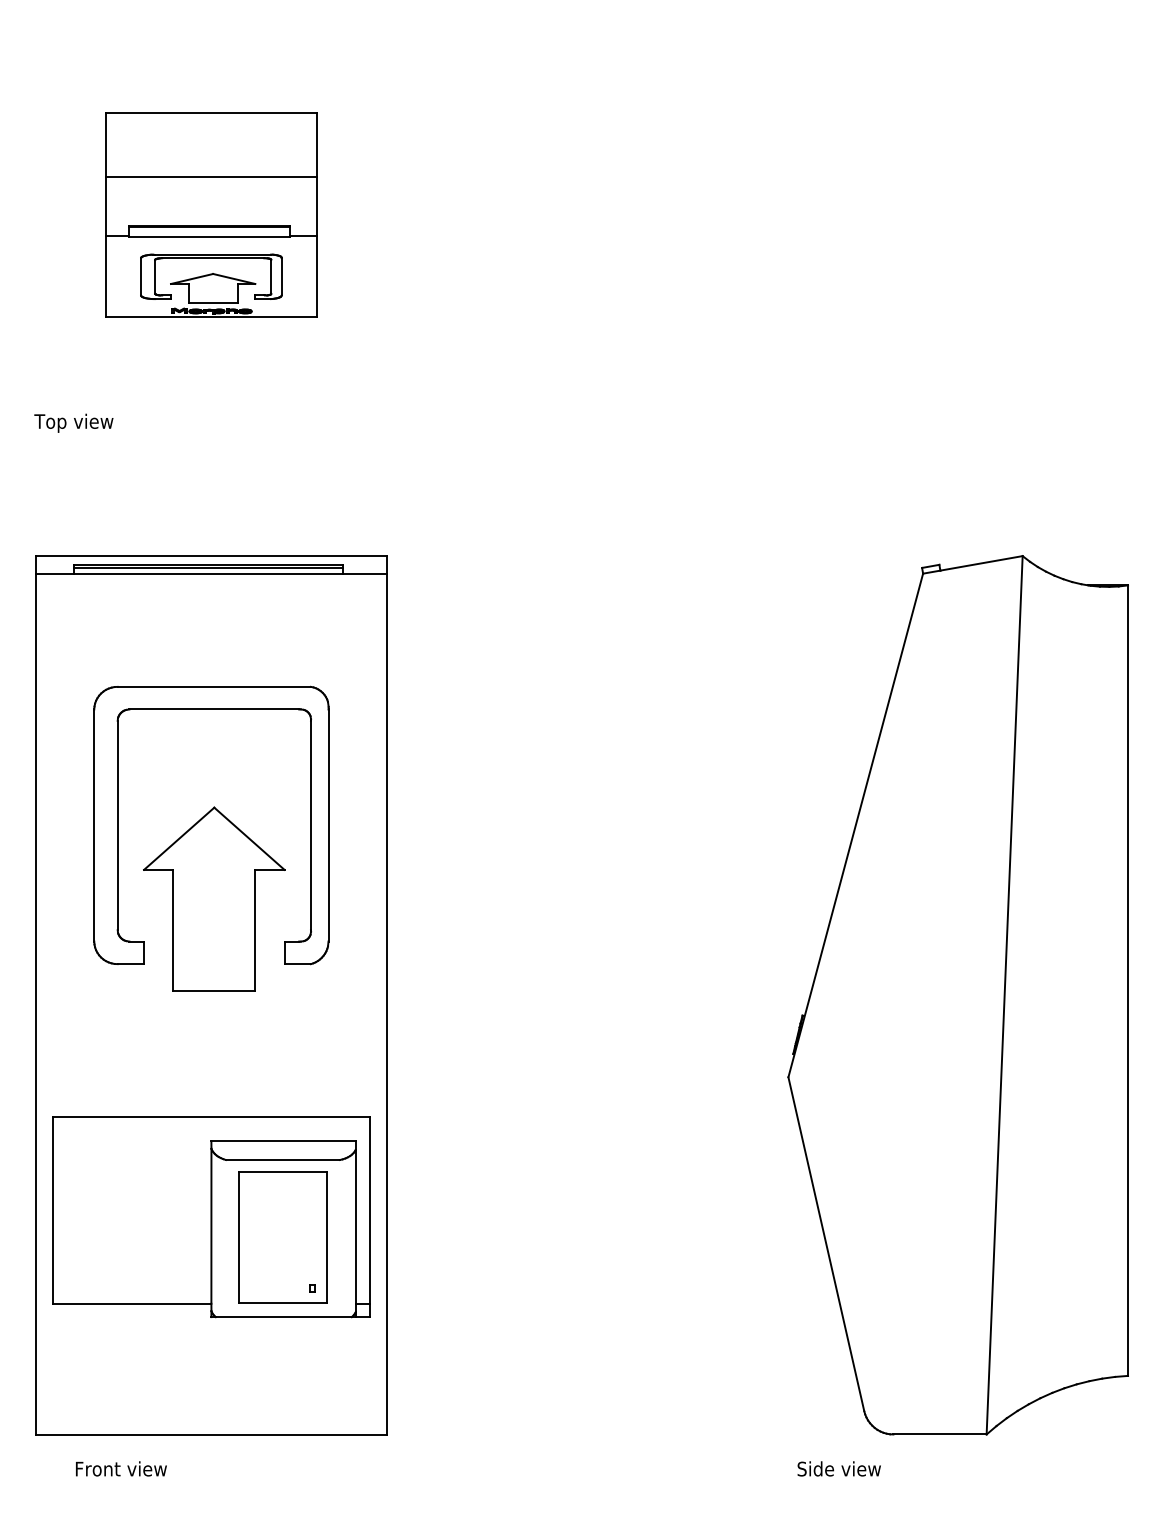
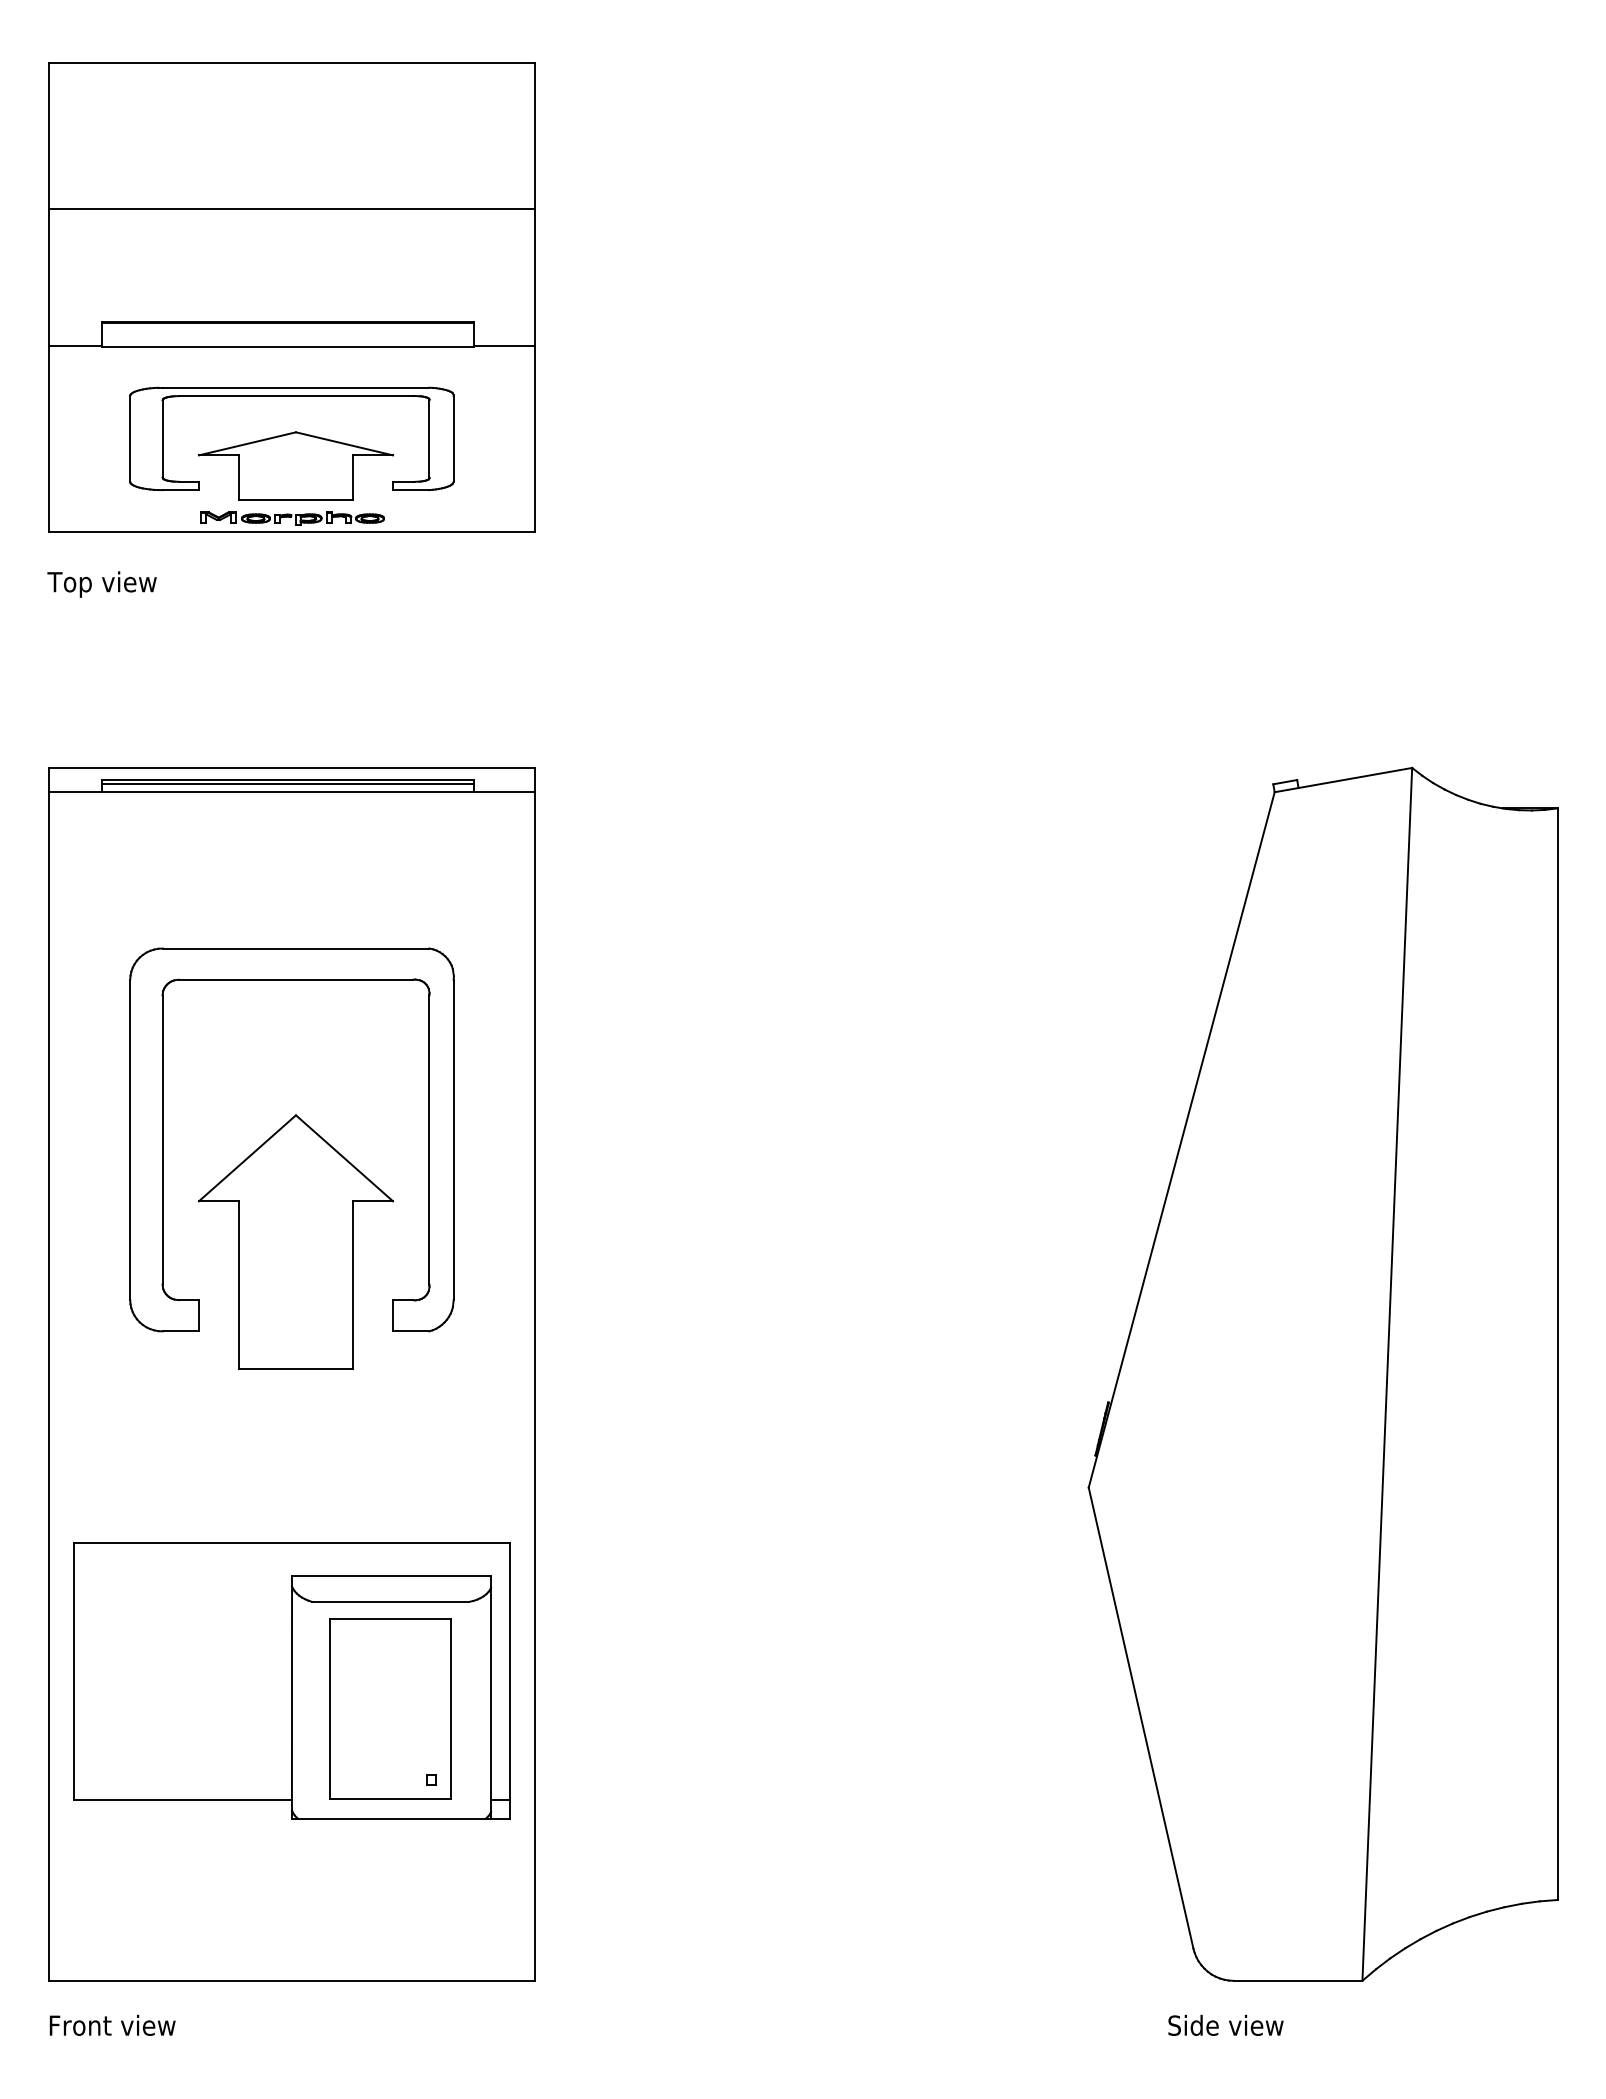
part: (211, 215) -> (291, 297), size x1.67
text: (121, 1468) -> (112, 2024), moved
text: (838, 1468) -> (1225, 2024), moved

